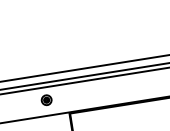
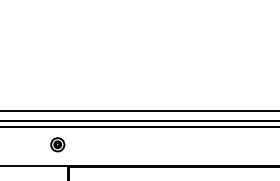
part: (46, 100) -> (57, 144), moved

